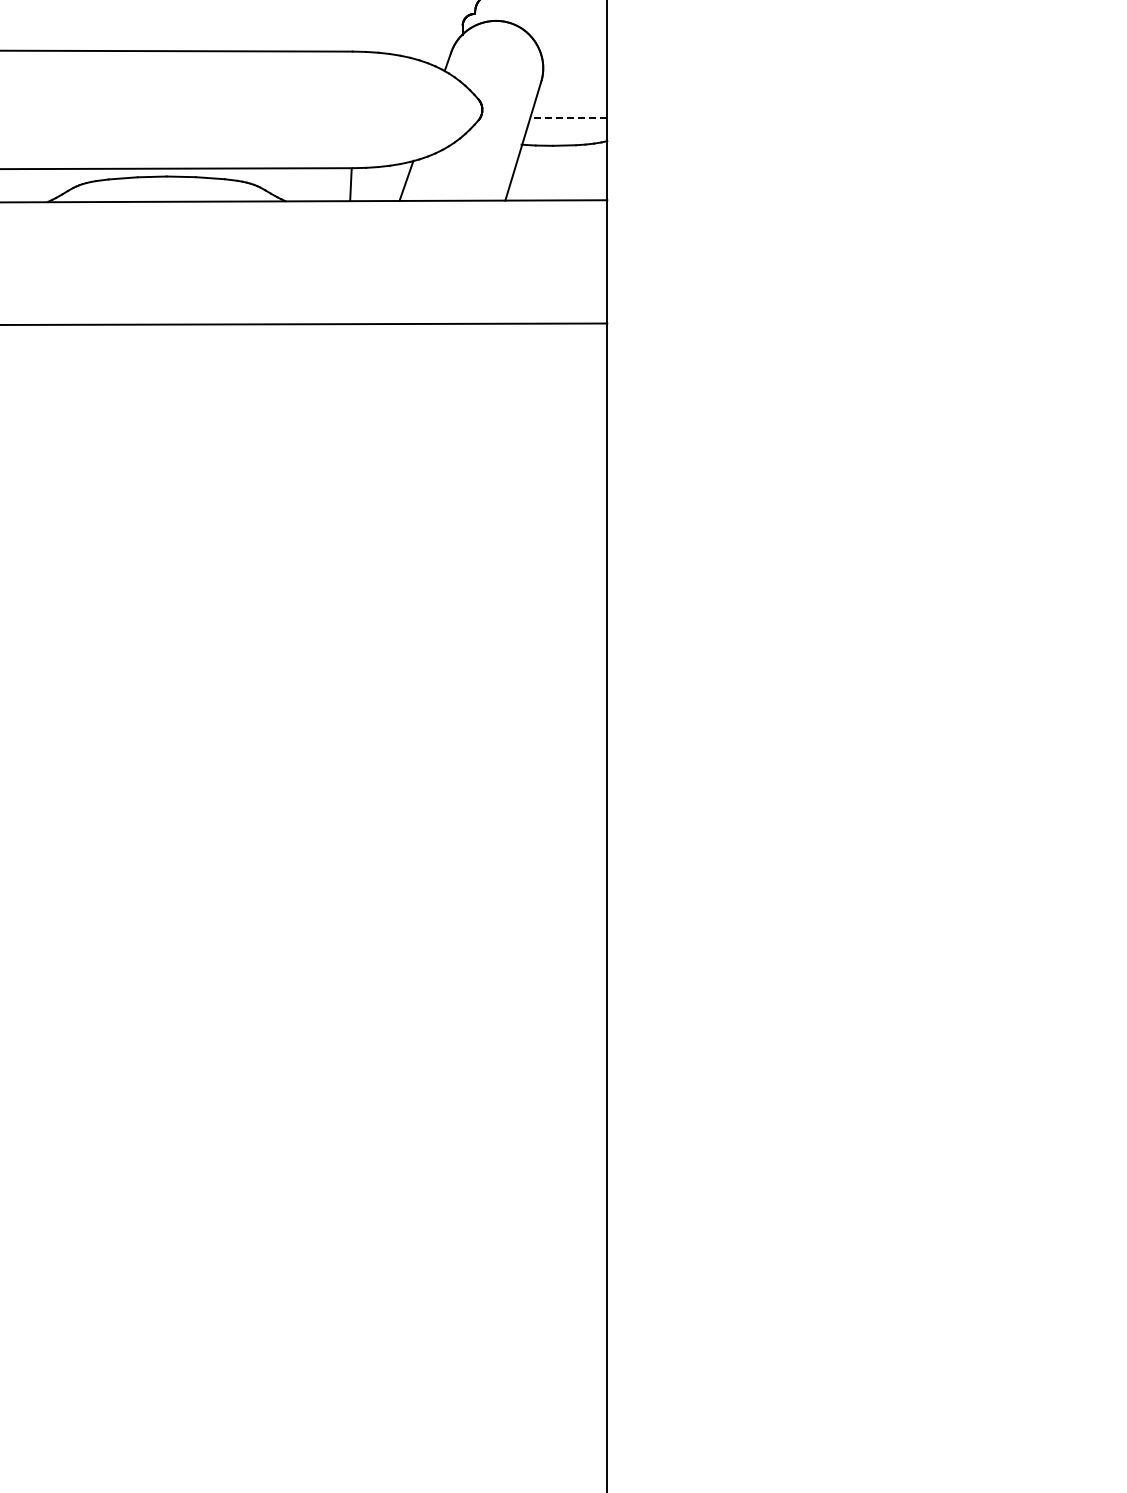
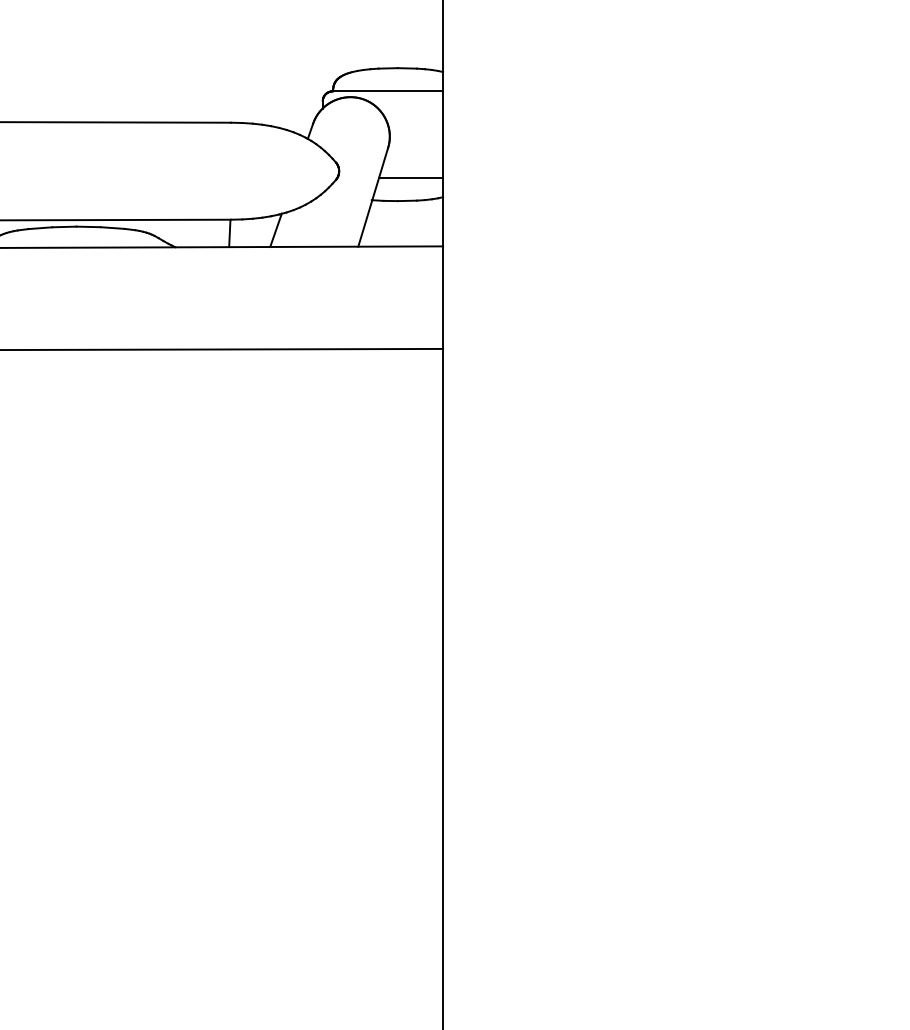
line: (540, 14) -> (387, 91), added
line: (568, 117) -> (410, 177), dashed -> solid

